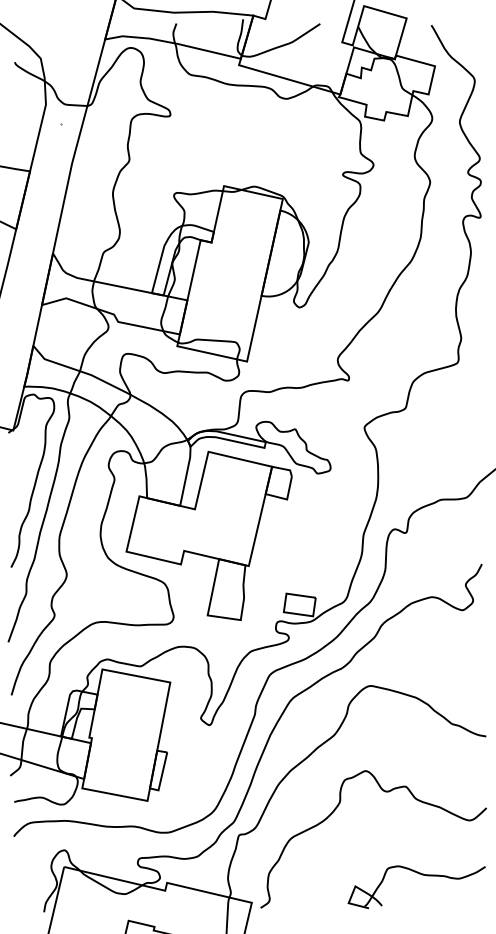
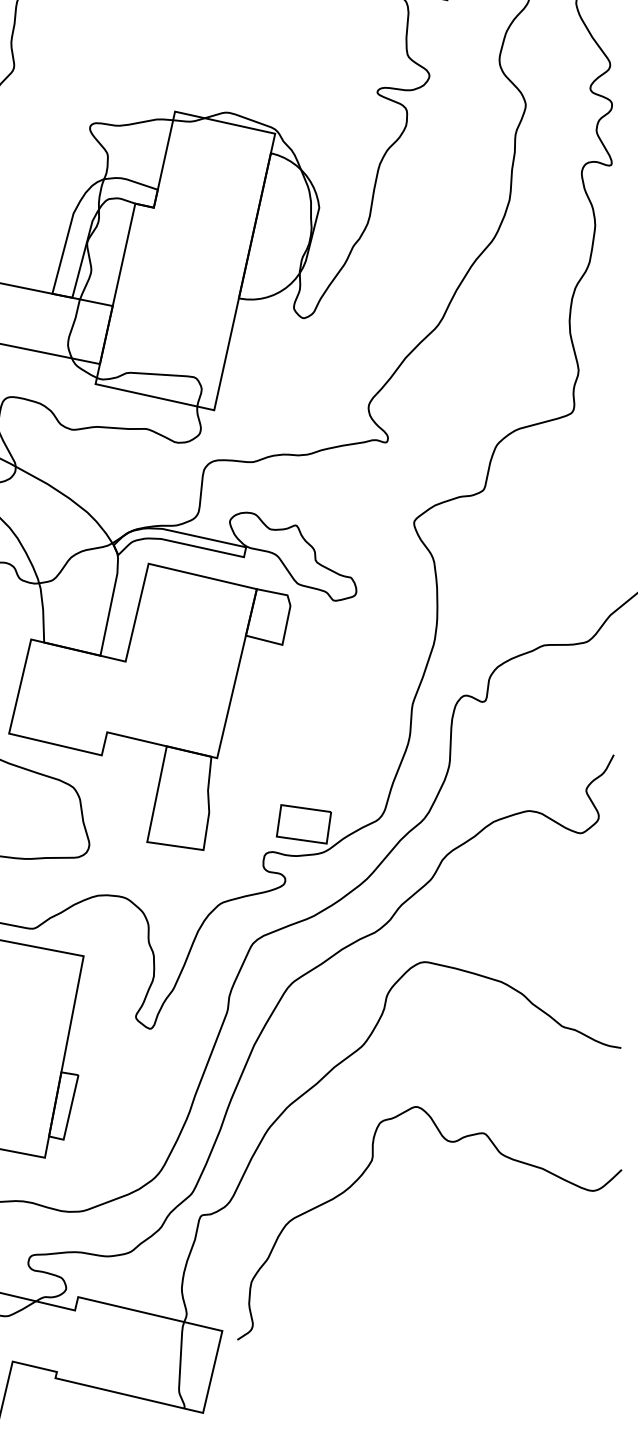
part: (419, 874) -> (507, 1282), removed

